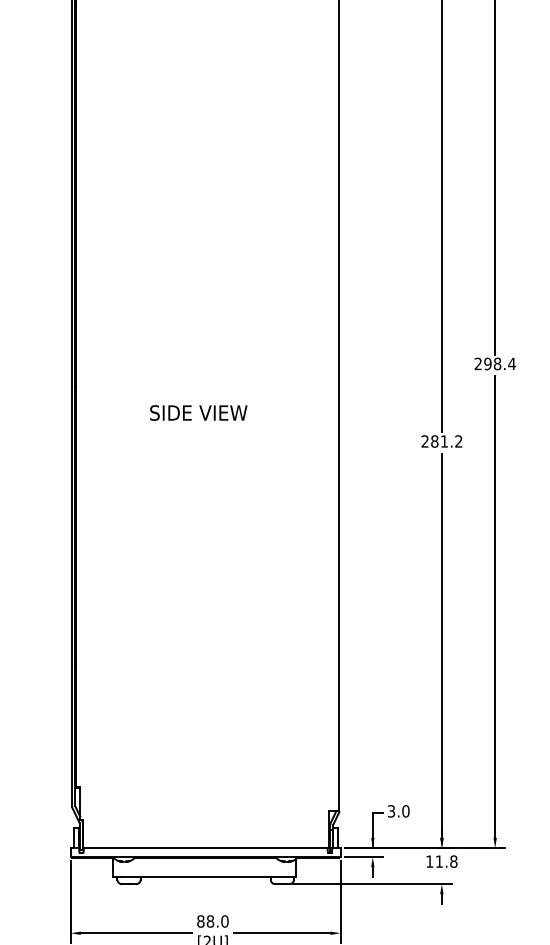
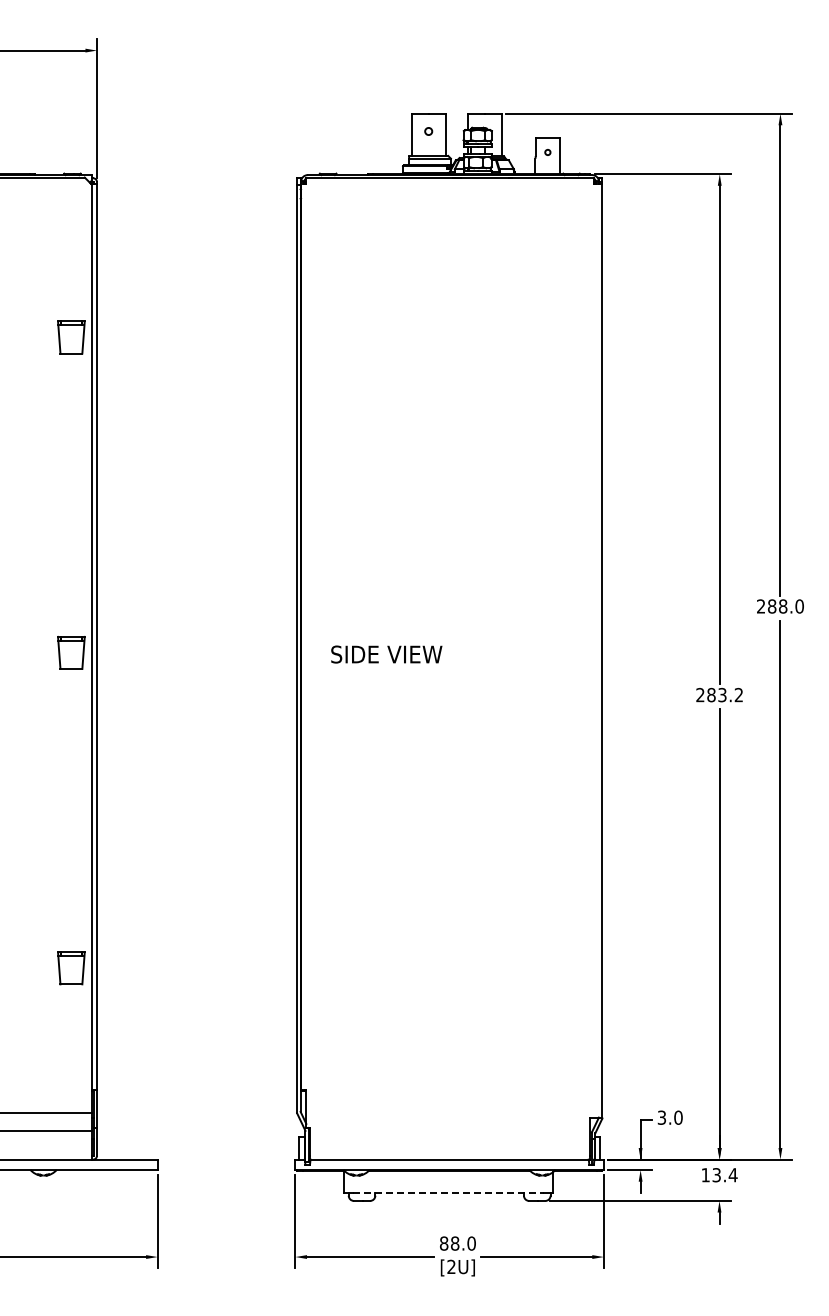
text: (499, 363) -> (785, 606), 298.4 -> 288.0
text: (198, 412) -> (386, 654), moved
text: (444, 440) -> (722, 694), 281.2 -> 283.2
text: (446, 861) -> (724, 1175), 11.8 -> 13.4
line: (204, 877) -> (448, 1193), solid -> dashed

